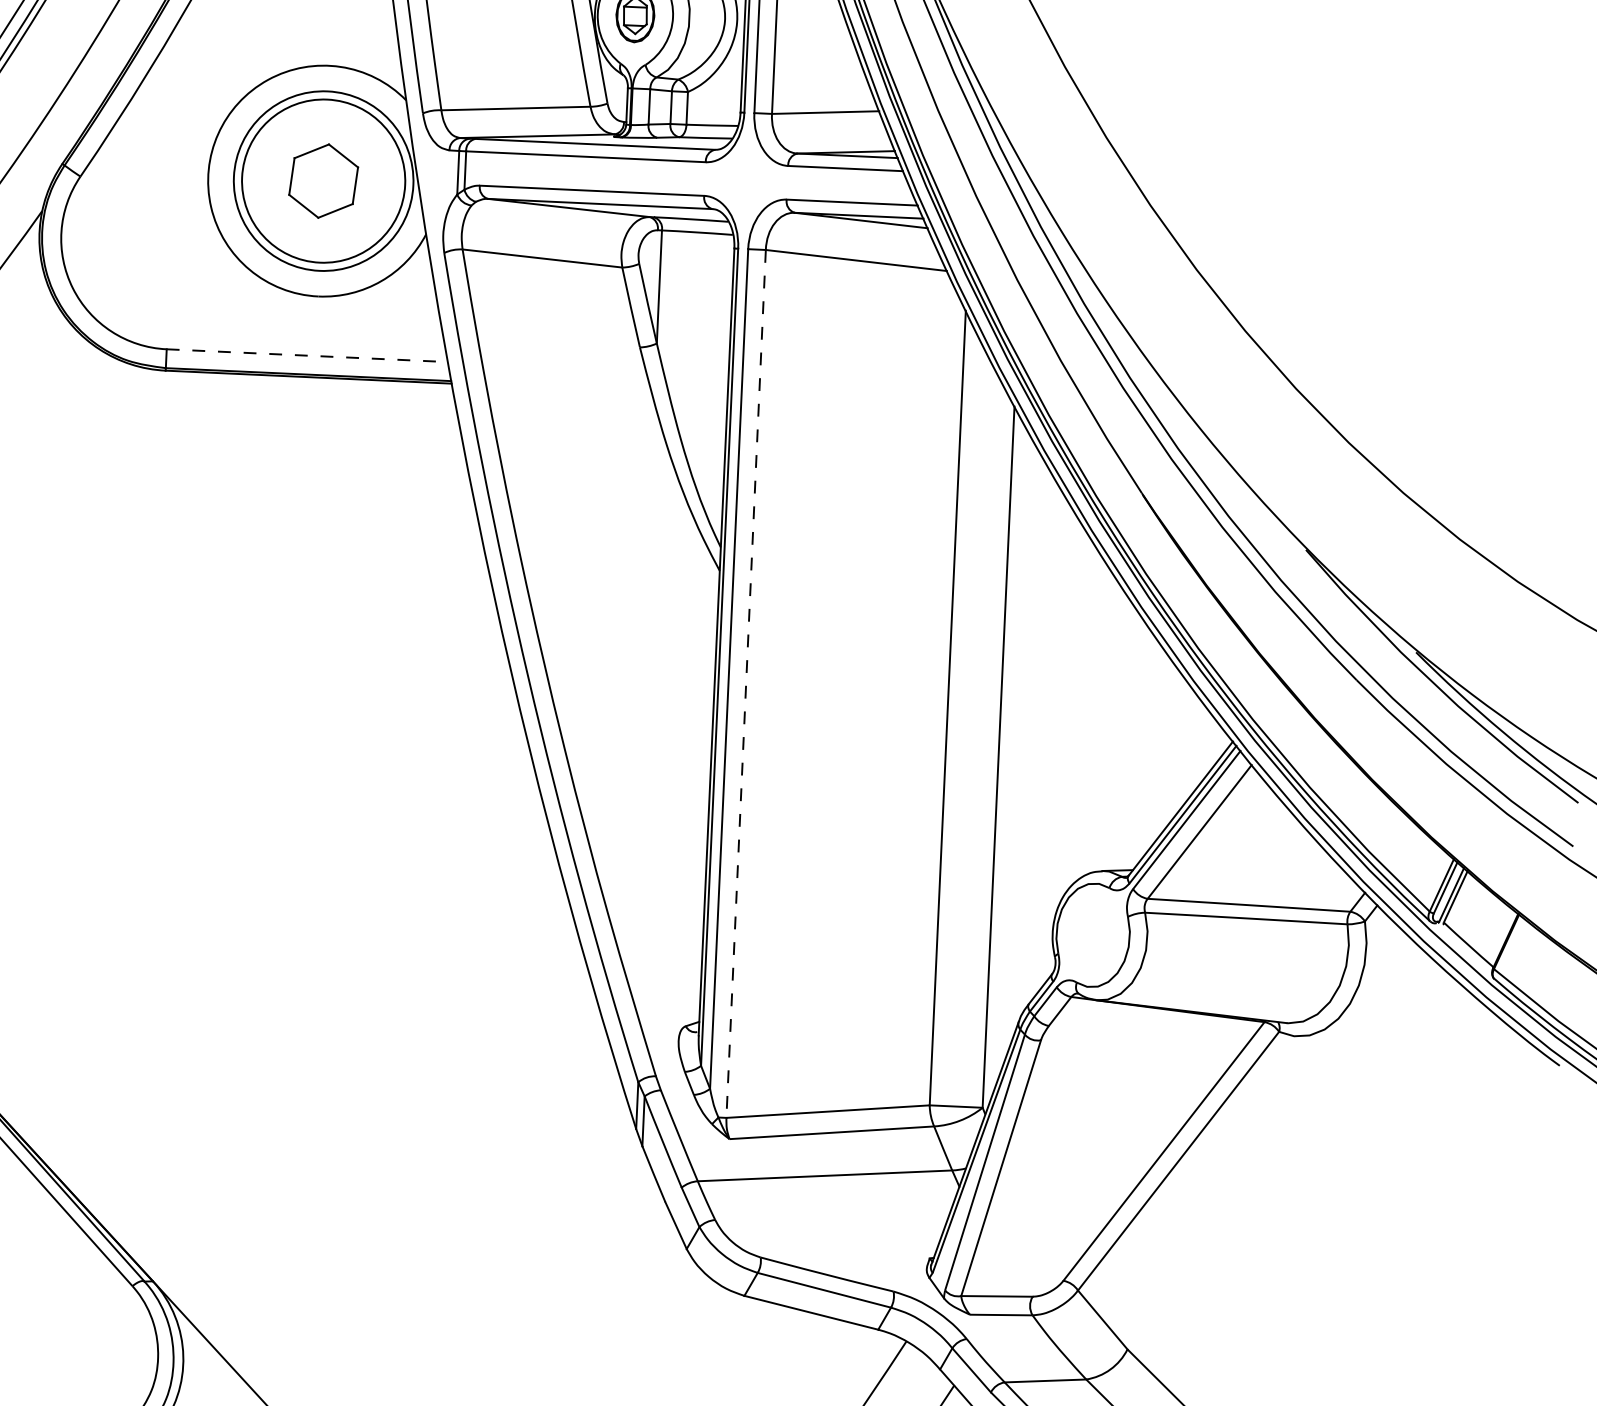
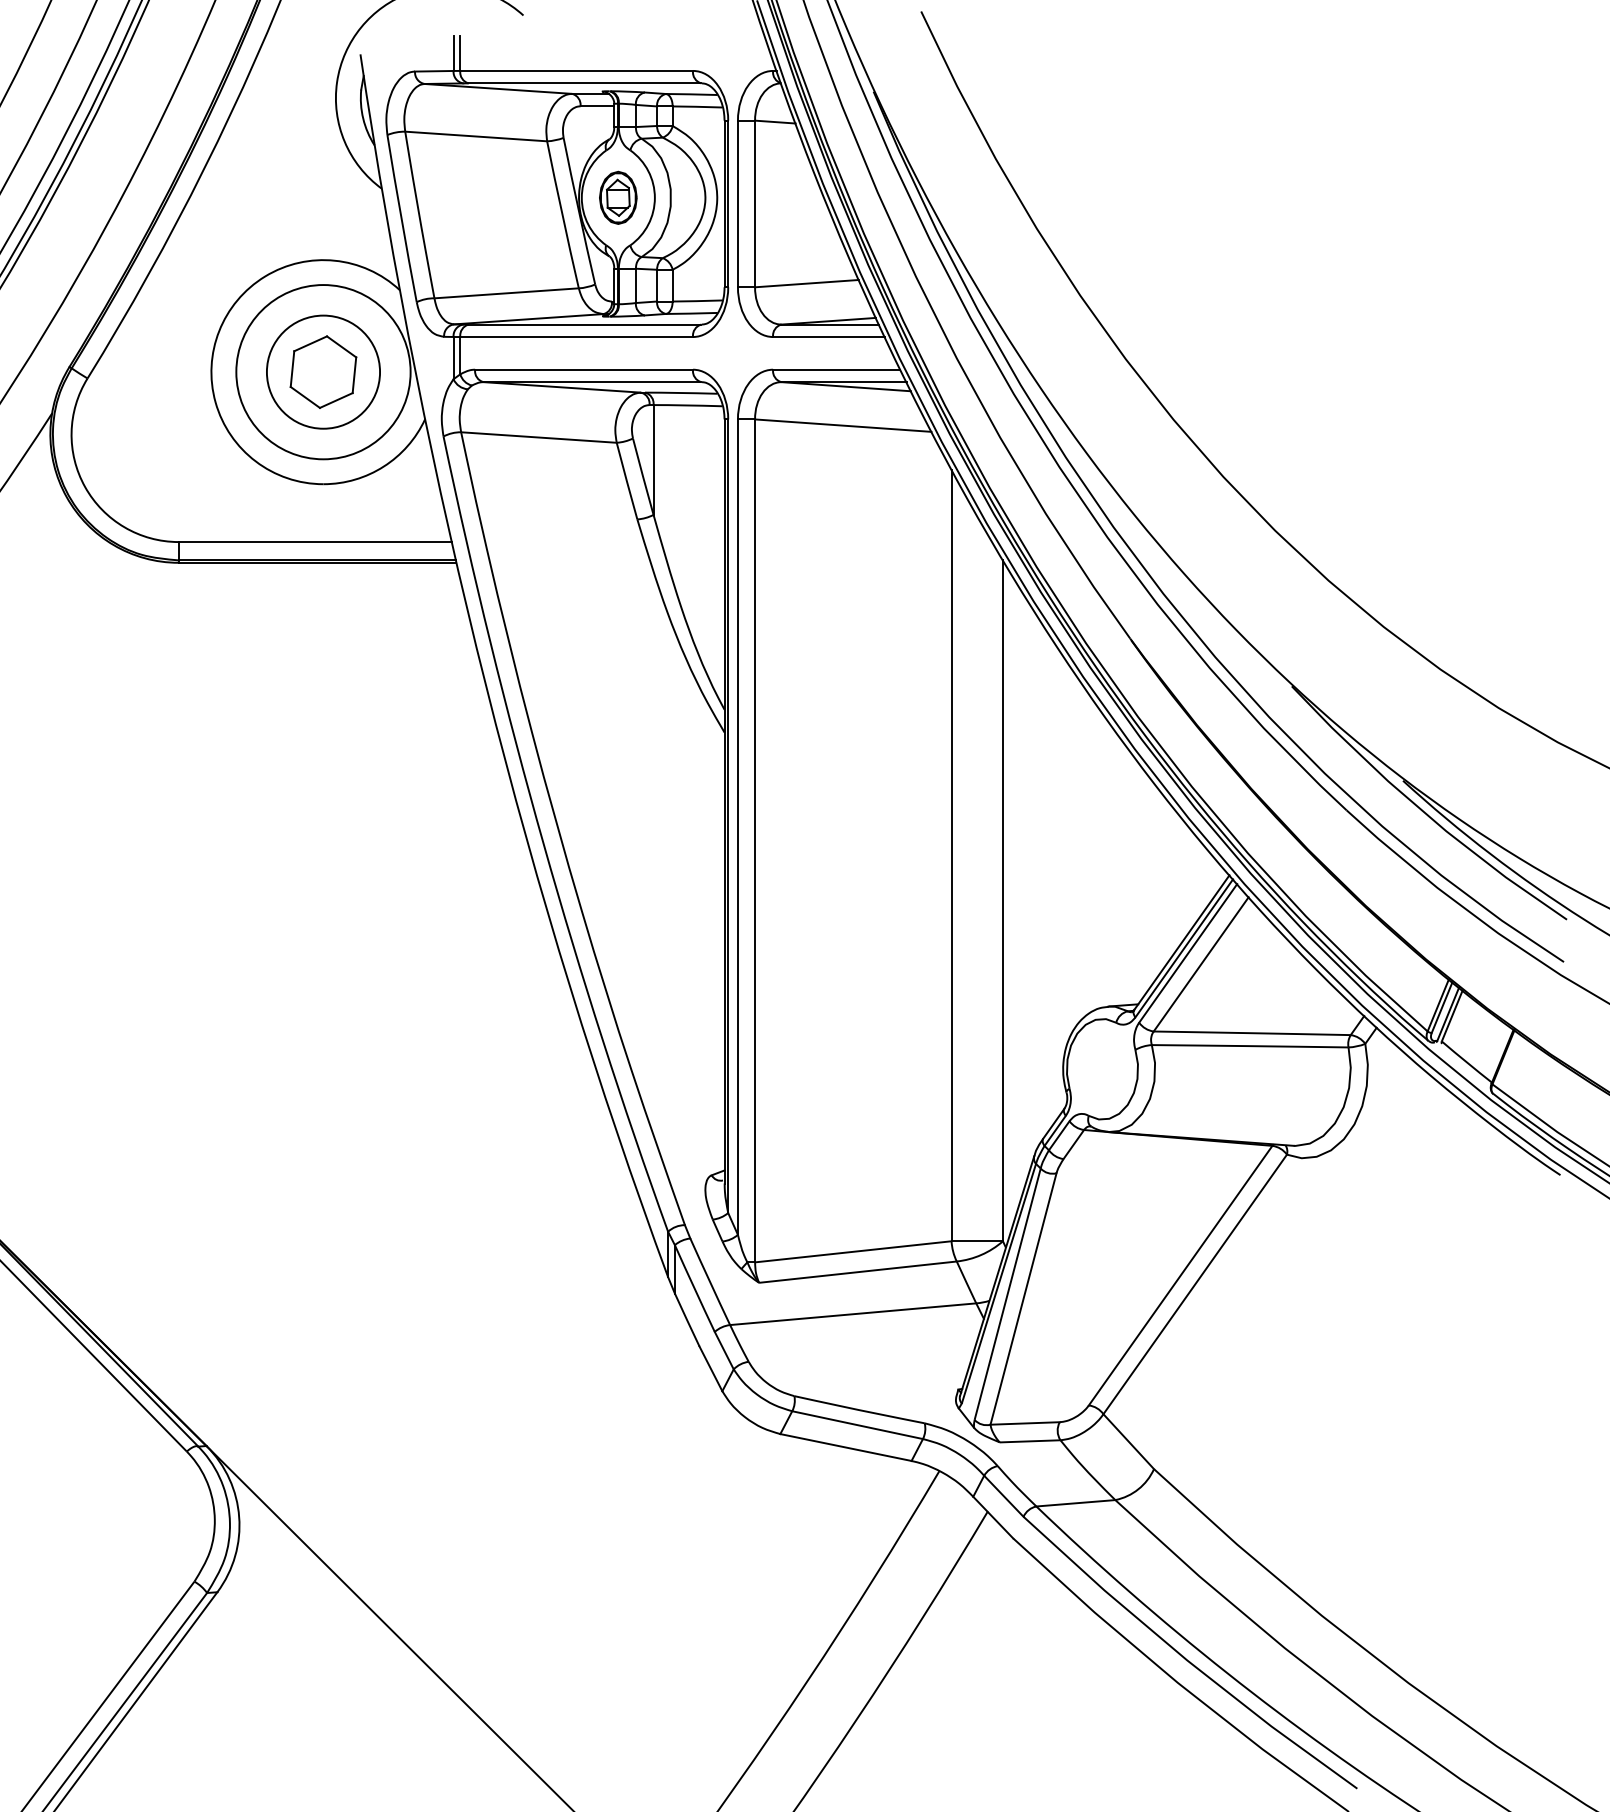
circle: (323, 180) -> (323, 371), size x0.71
line: (307, 356) -> (315, 542), dashed -> solid
line: (746, 684) -> (755, 841), dashed -> solid

